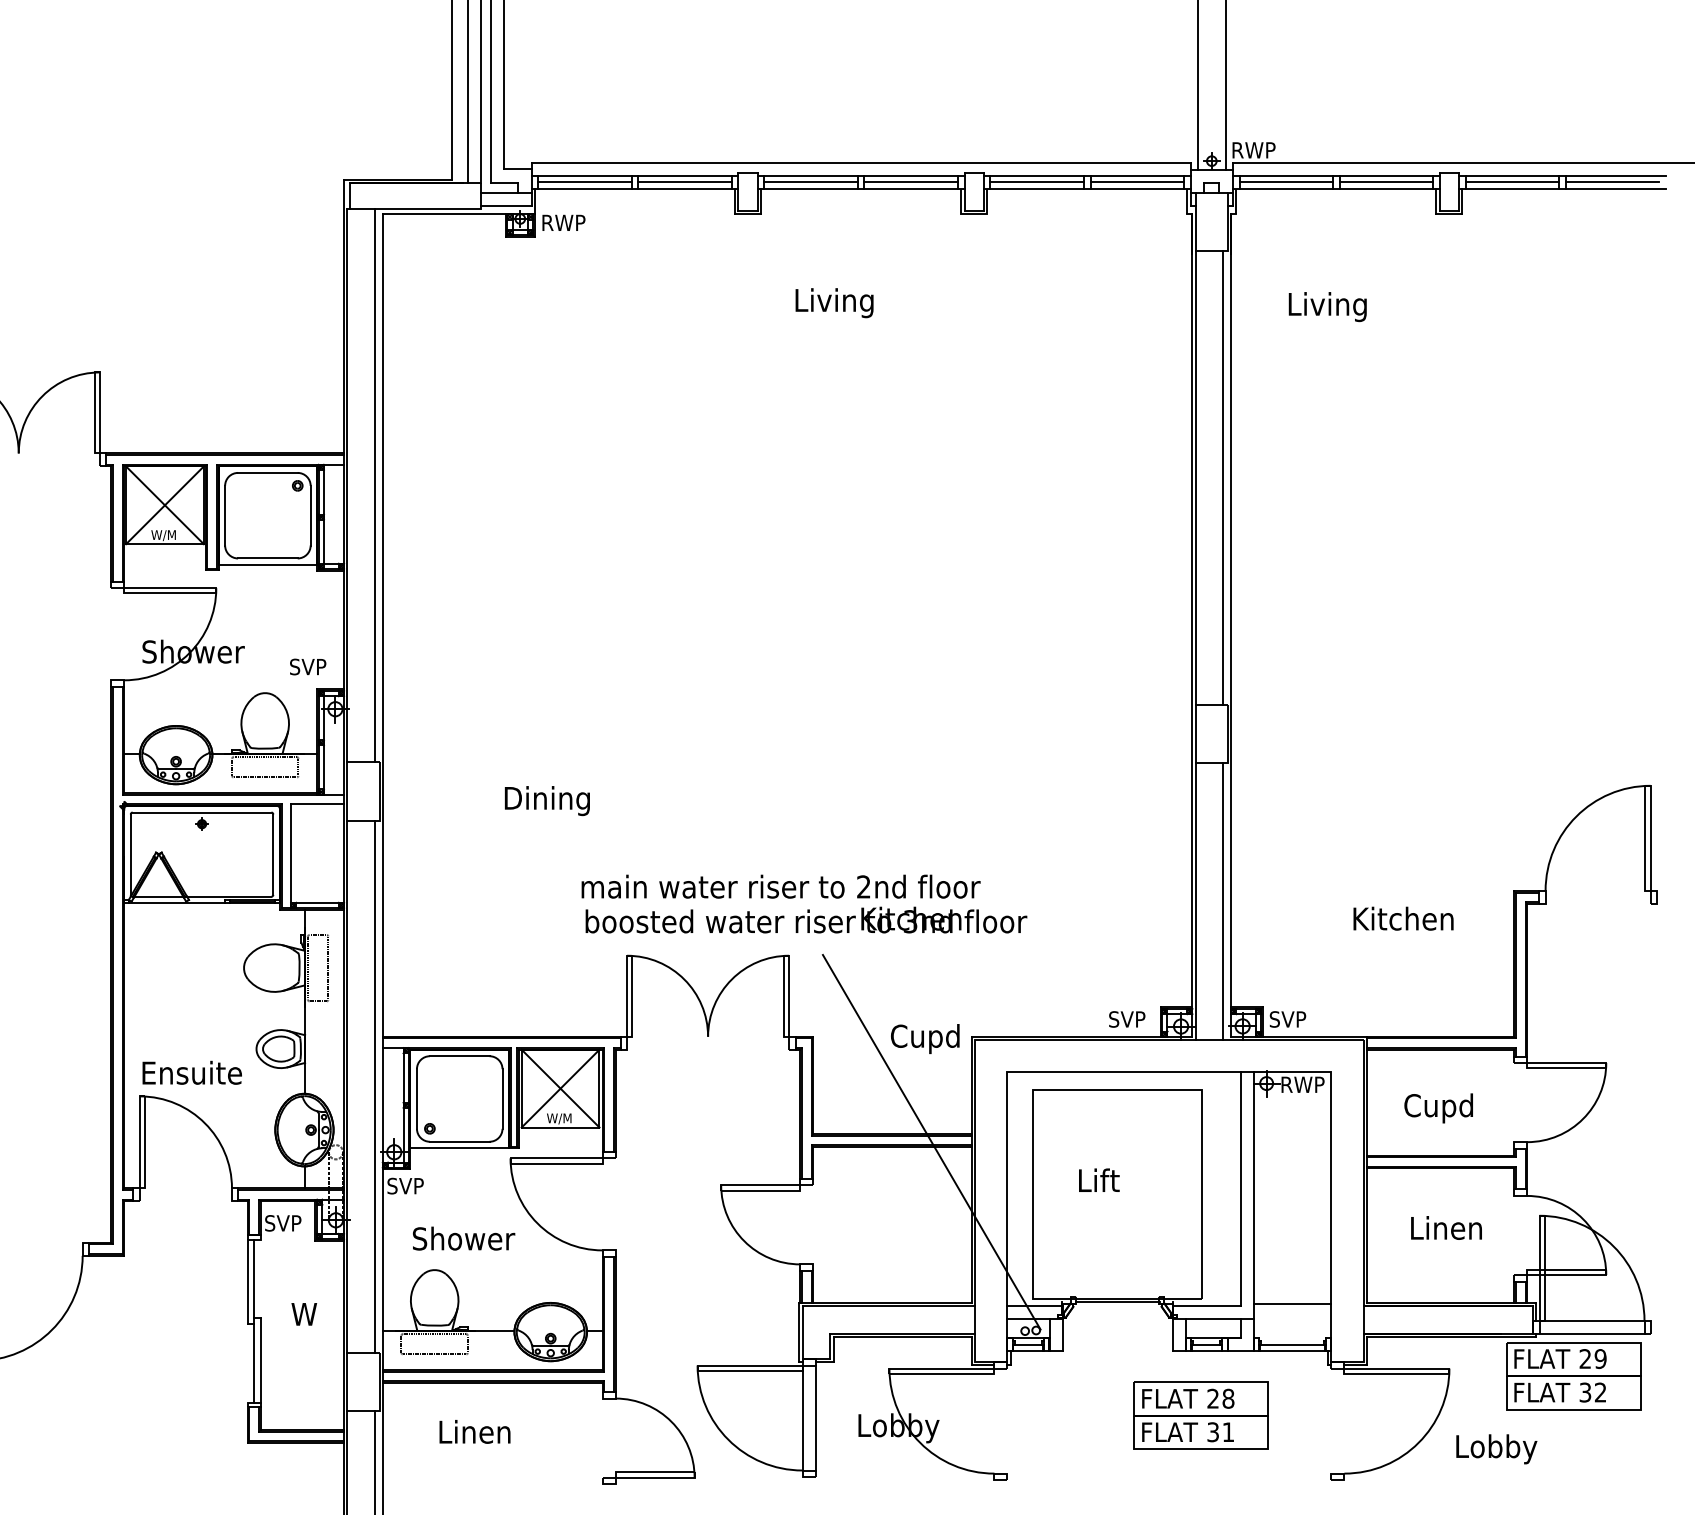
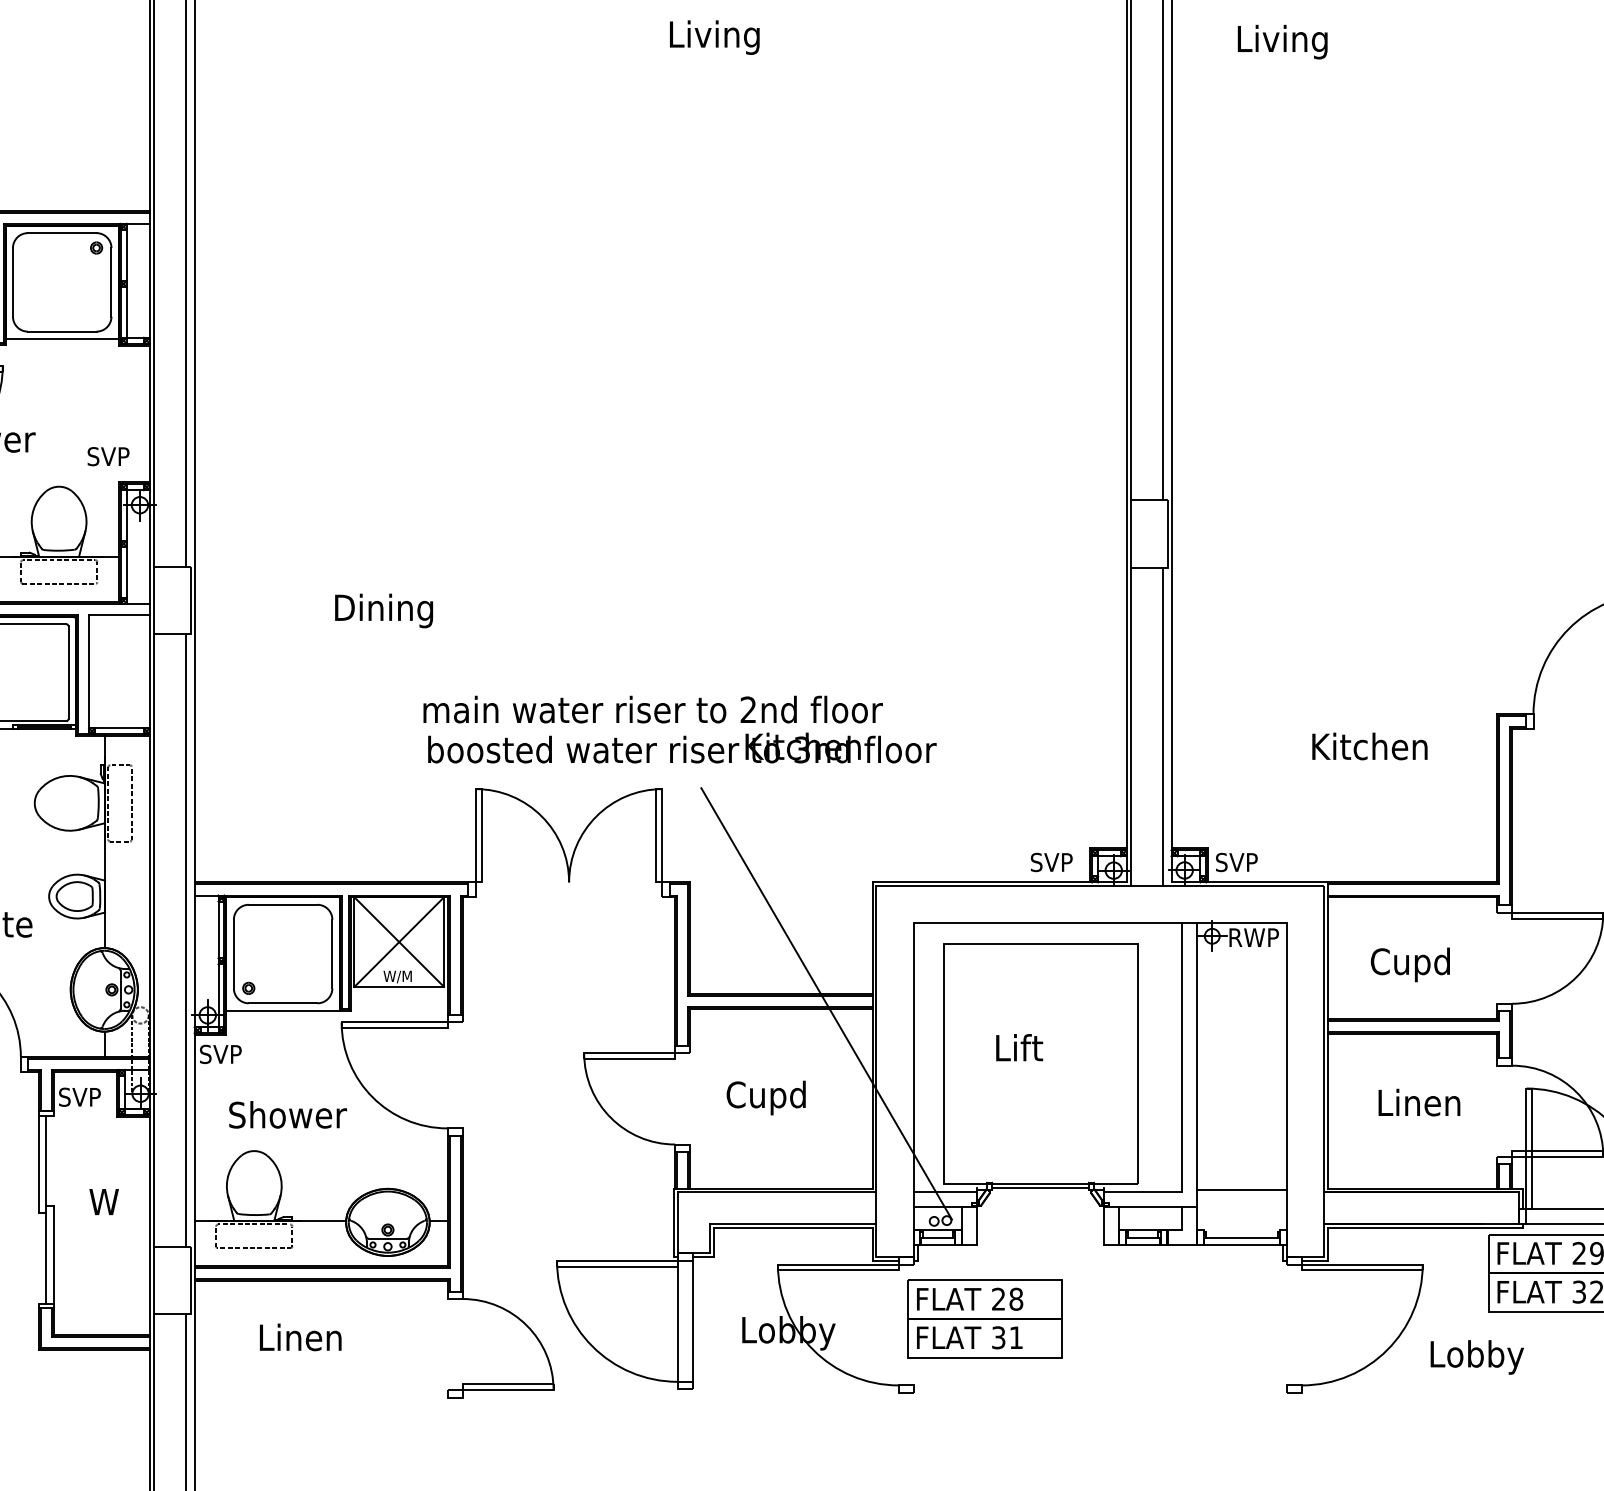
text: (925, 1038) -> (766, 1097), moved
part: (1200, 1415) -> (984, 1318), moved

